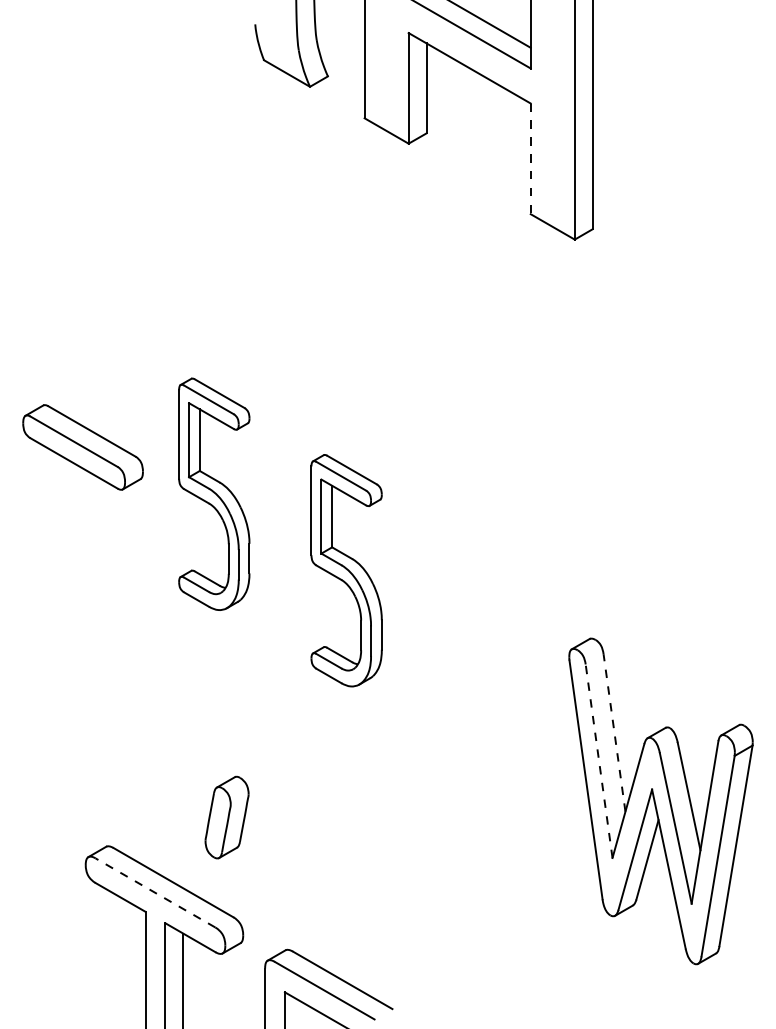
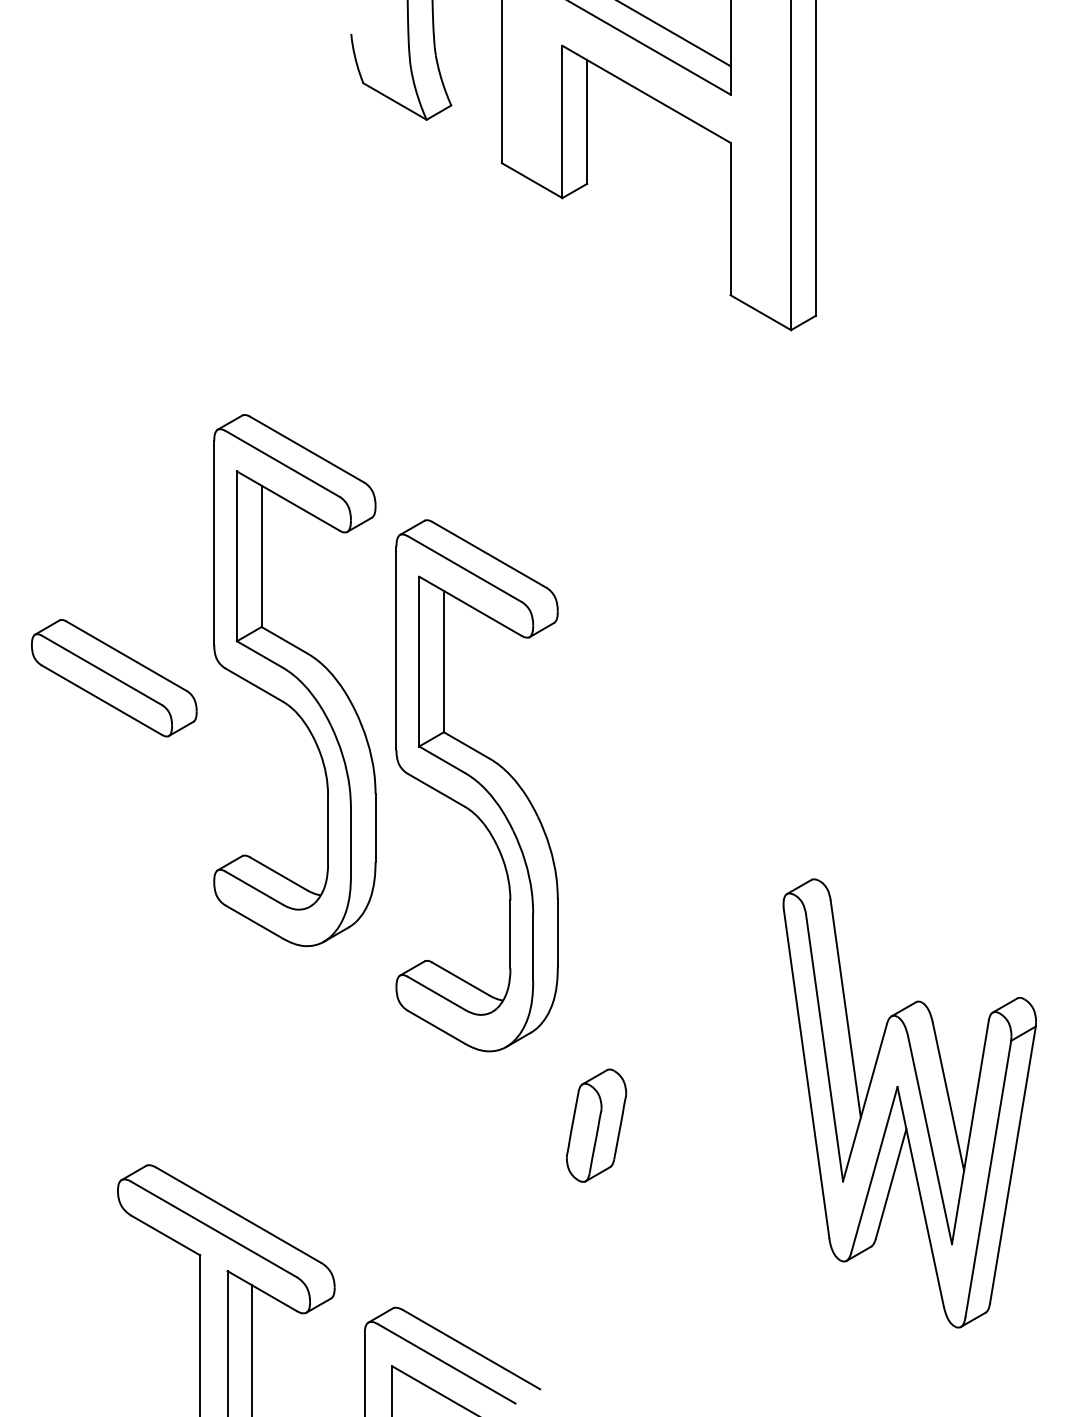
line: (530, 159) -> (730, 219), dashed -> solid
part: (83, 447) -> (114, 678), moved
part: (214, 494) -> (294, 680), size x1.67
part: (346, 570) -> (476, 785), size x1.67
line: (614, 732) -> (845, 1008), dashed -> solid
line: (599, 760) -> (824, 1047), dashed -> solid
part: (227, 817) -> (596, 1125), moved
line: (155, 893) -> (213, 1229), dashed -> solid

